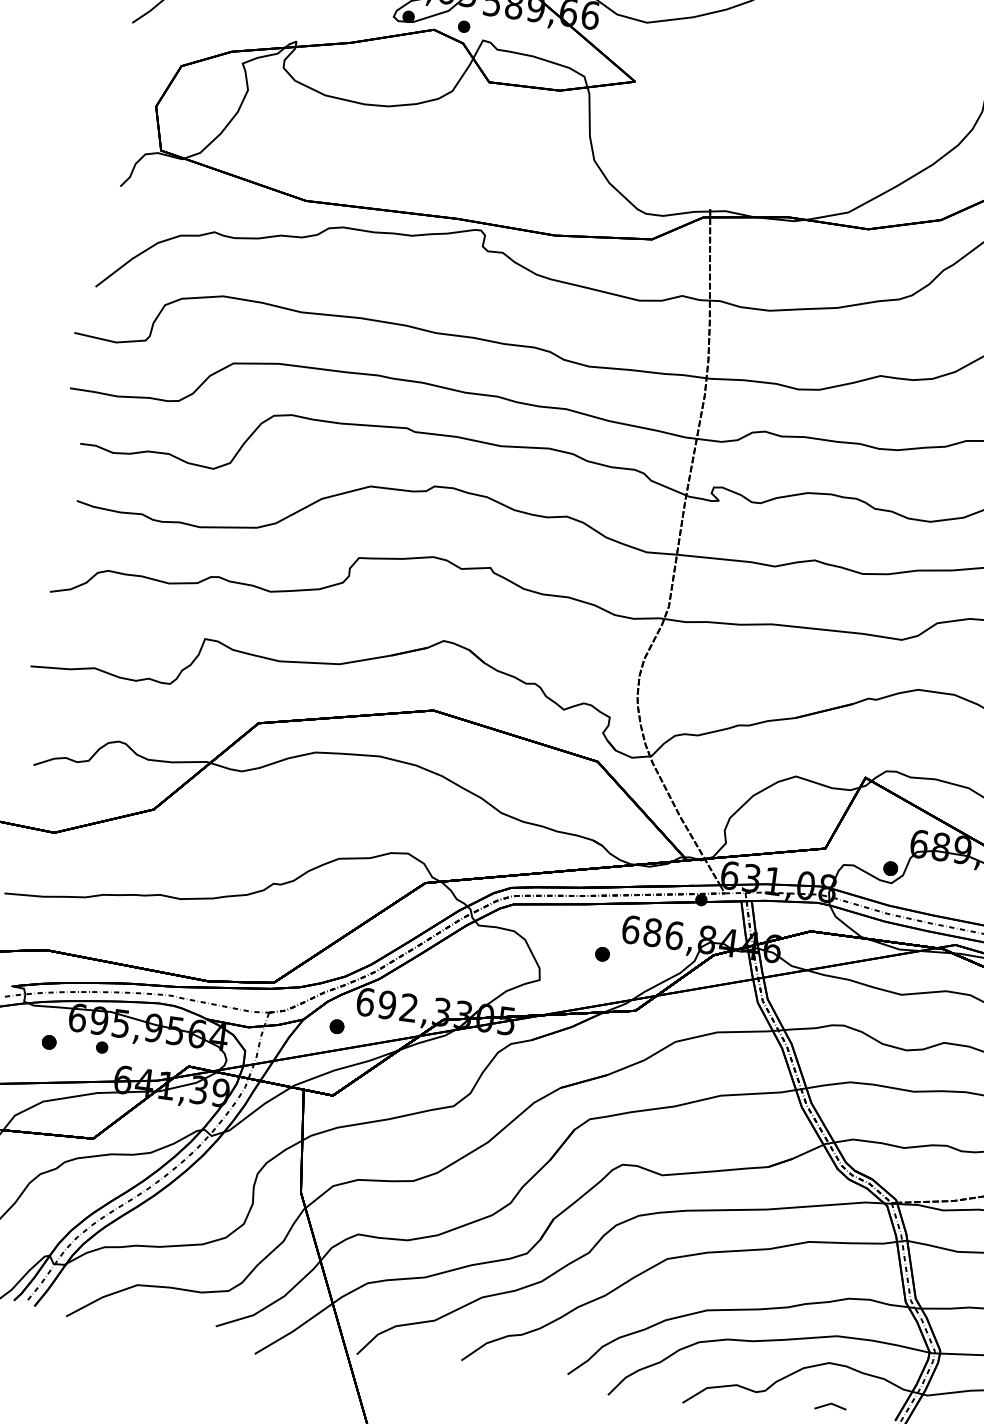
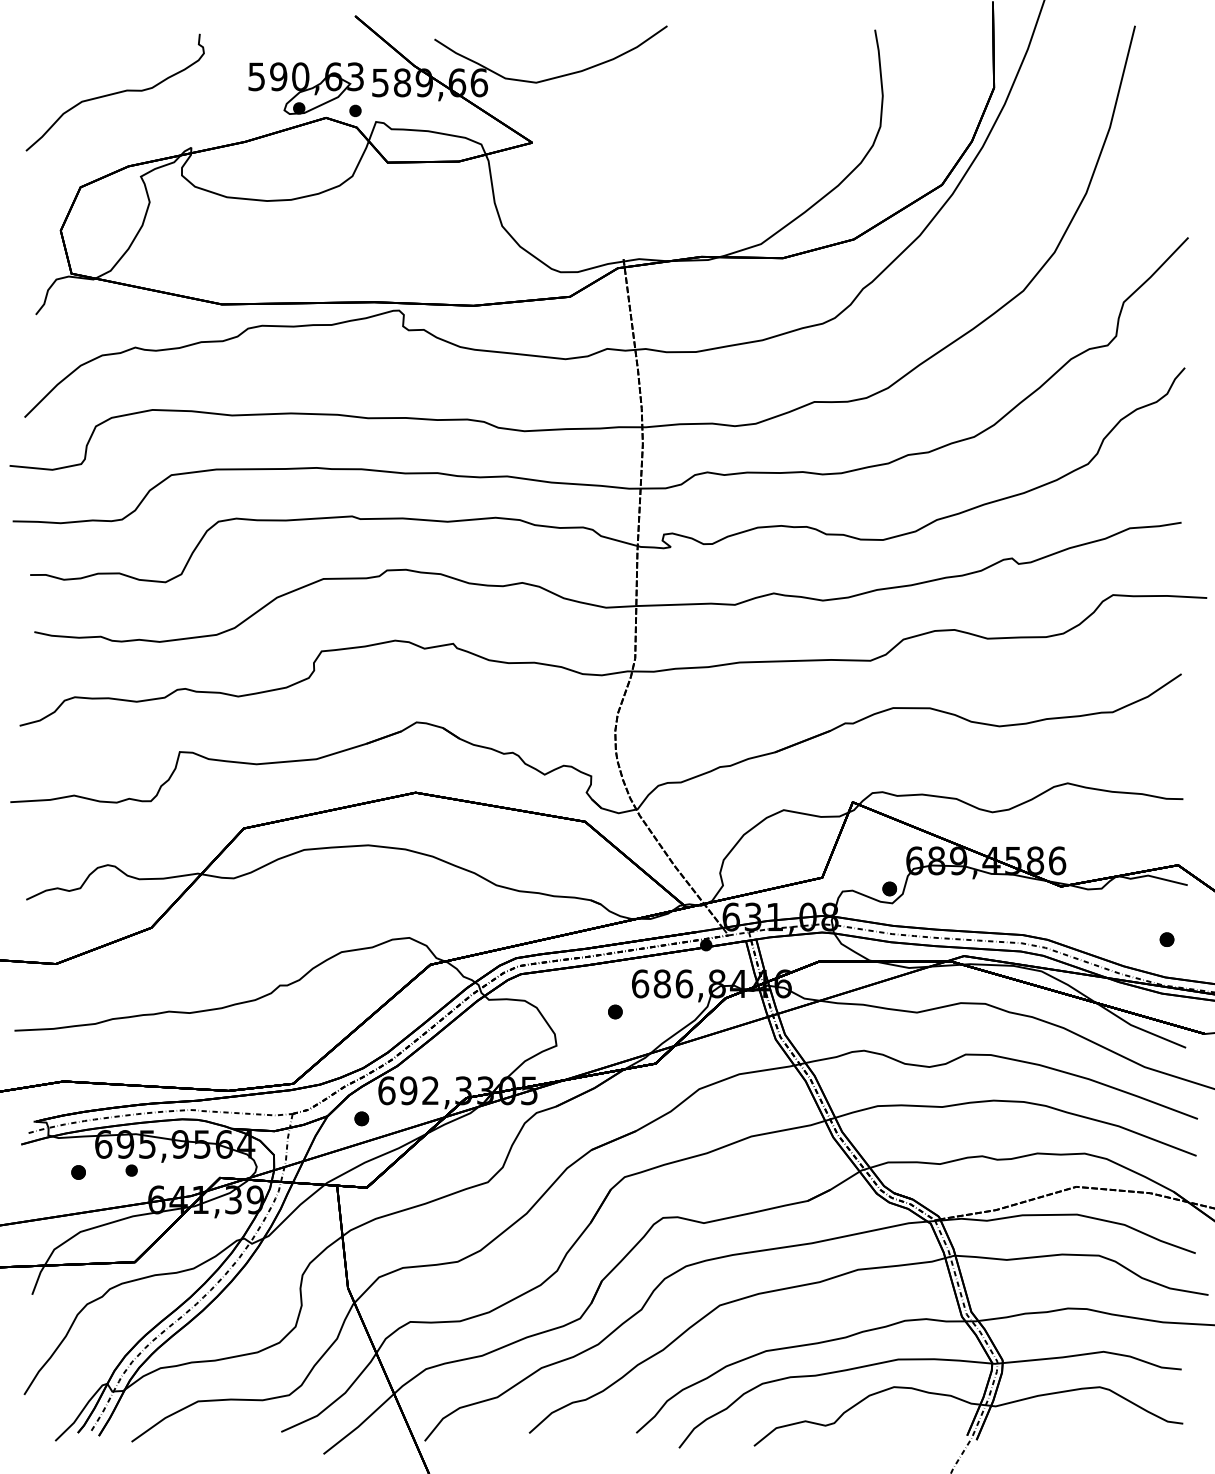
line: (831, 1404) -> (901, 1428), removed

